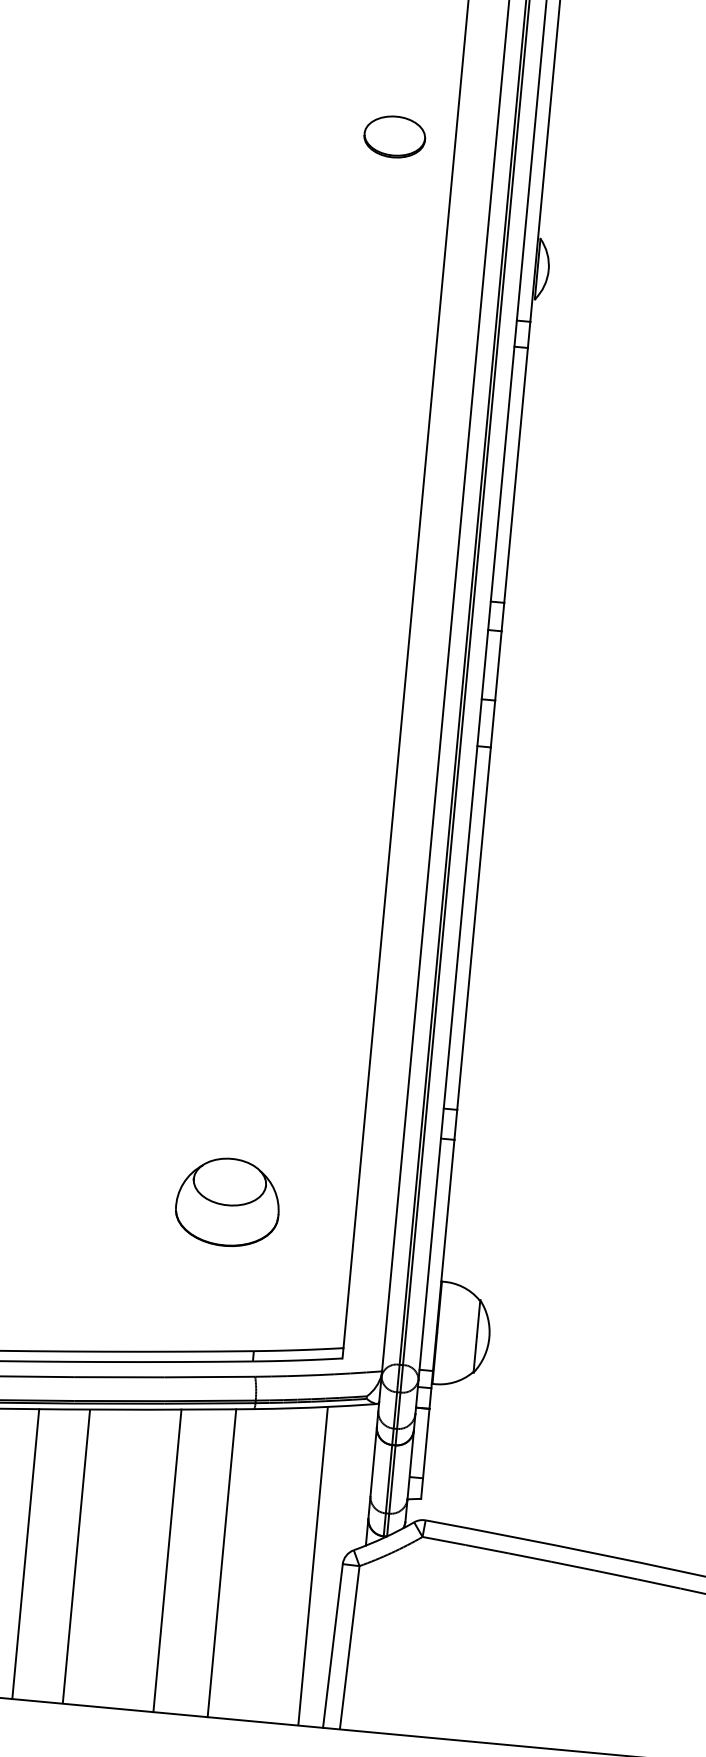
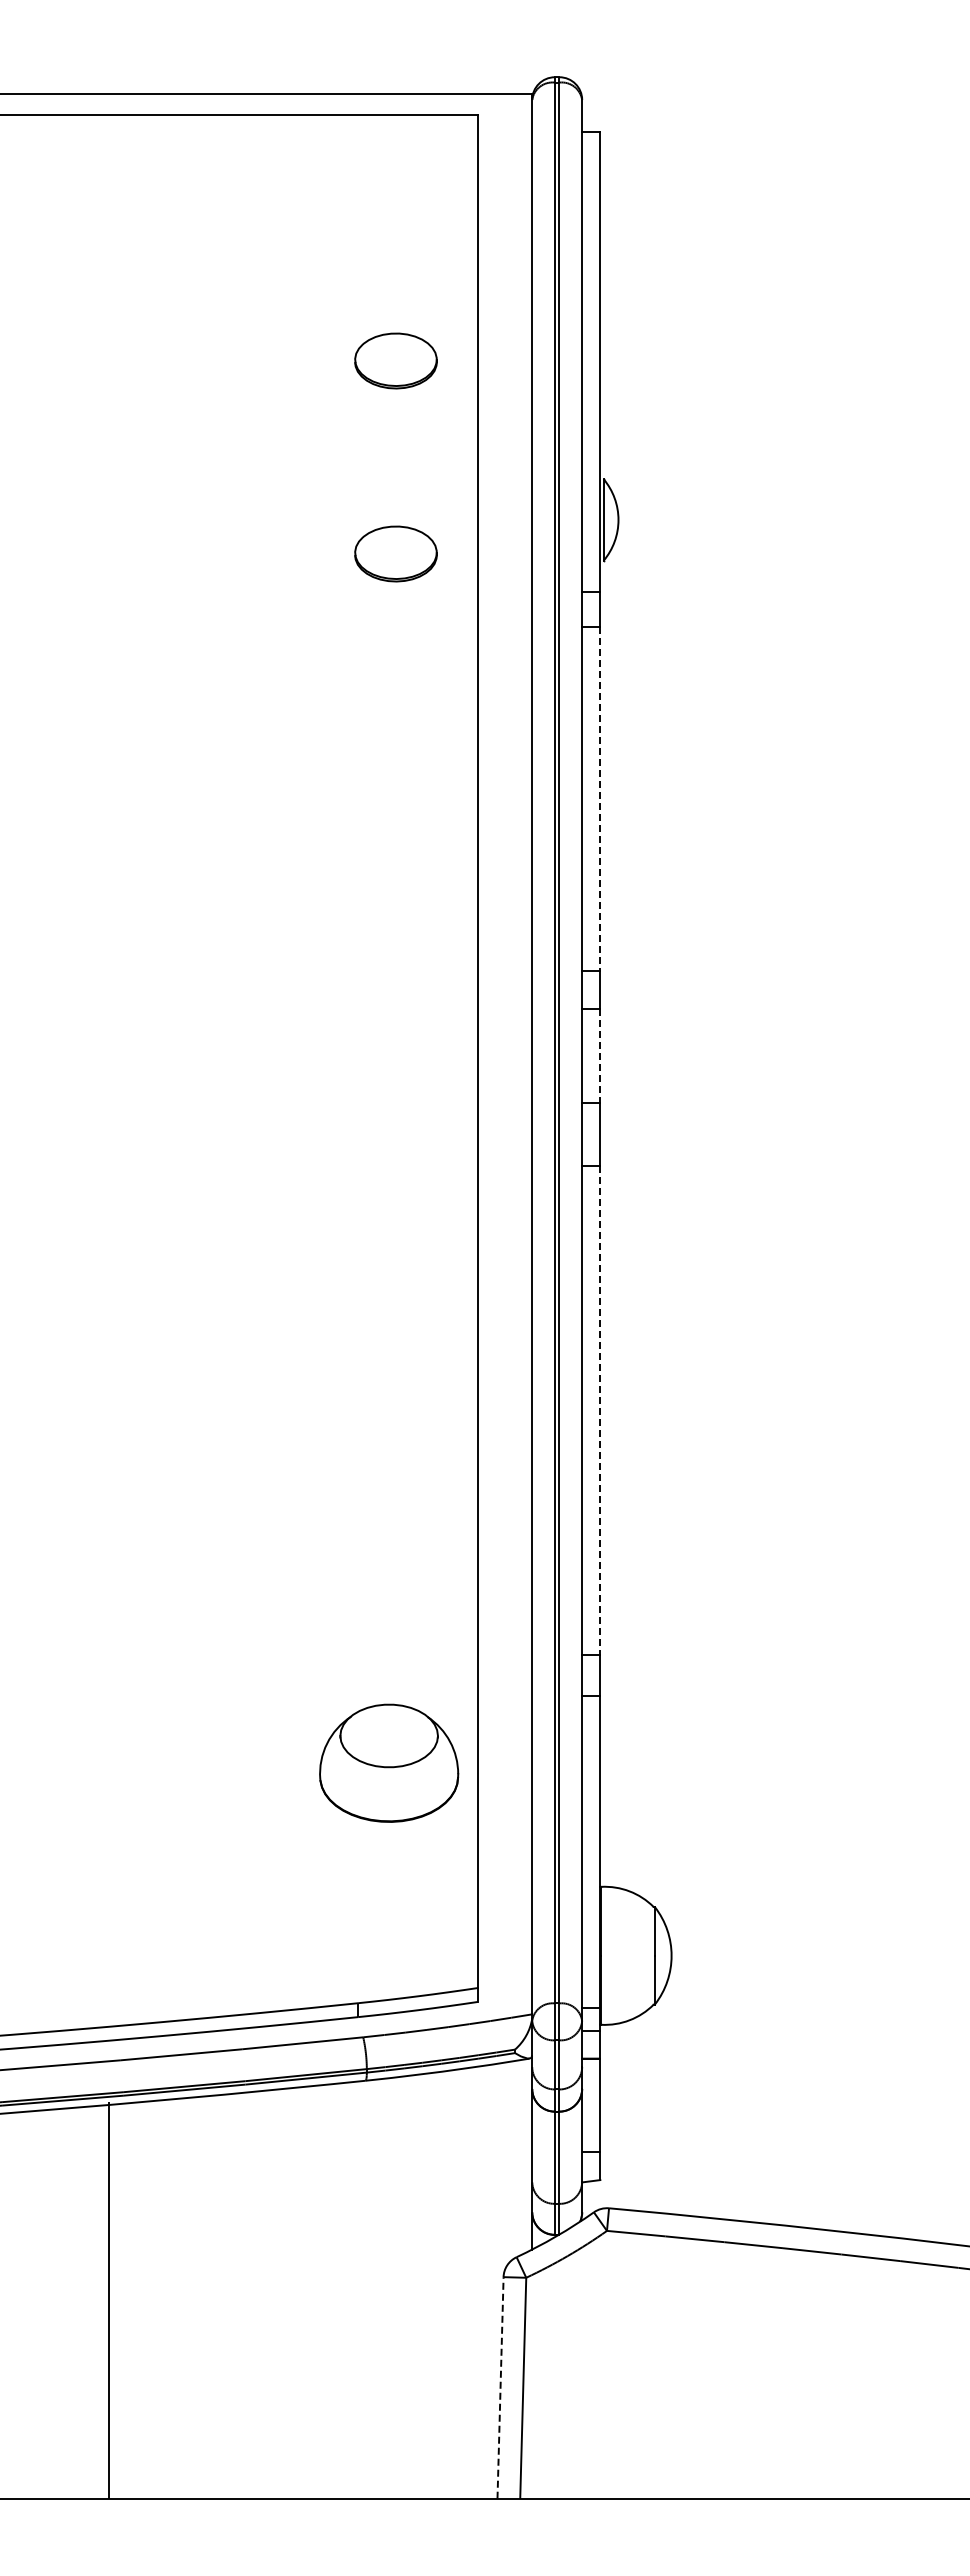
part: (381, 279) -> (395, 553), added
line: (516, 475) -> (600, 798), solid -> dashed
line: (498, 665) -> (600, 1055), solid -> dashed
line: (474, 928) -> (600, 1410), solid -> dashed
part: (228, 1201) -> (389, 1762), moved
line: (26, 1553) -> (78, 2302), removed
line: (76, 1556) -> (109, 2299), moved
line: (167, 1560) -> (268, 2294), removed
line: (221, 1562) -> (341, 2290), removed
line: (313, 1566) -> (464, 2283), removed
line: (332, 1645) -> (500, 2387), solid -> dashed

